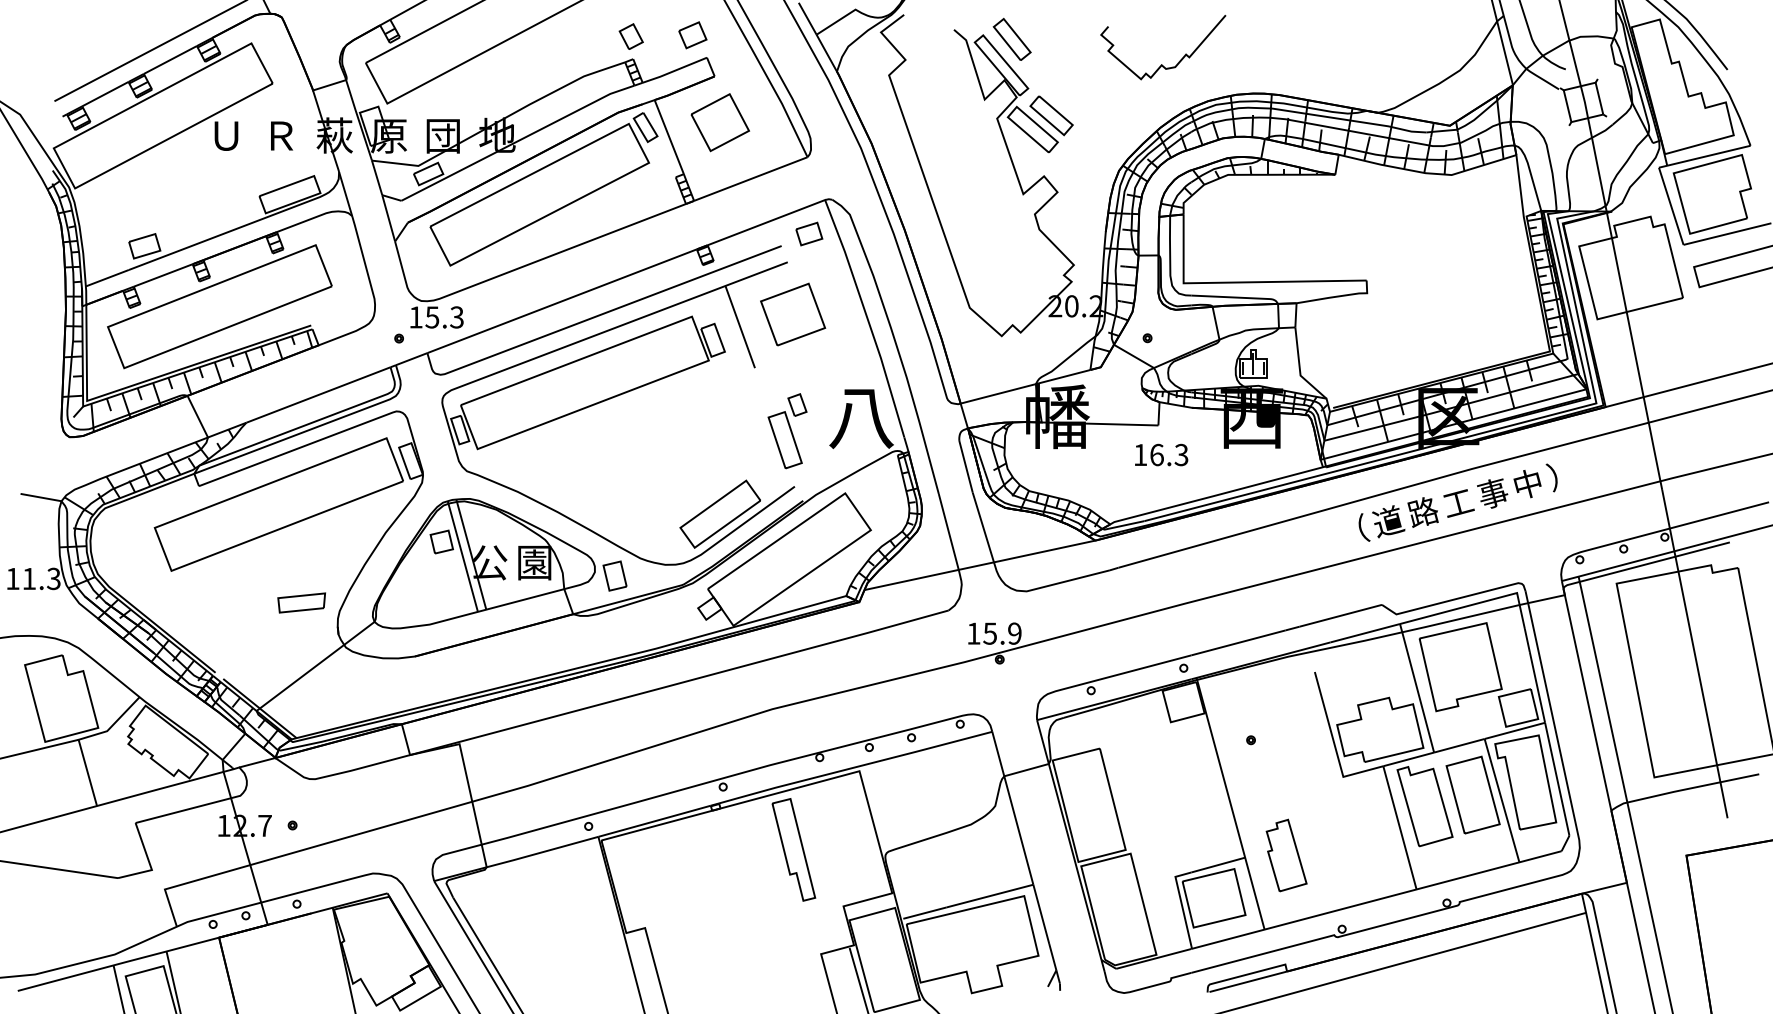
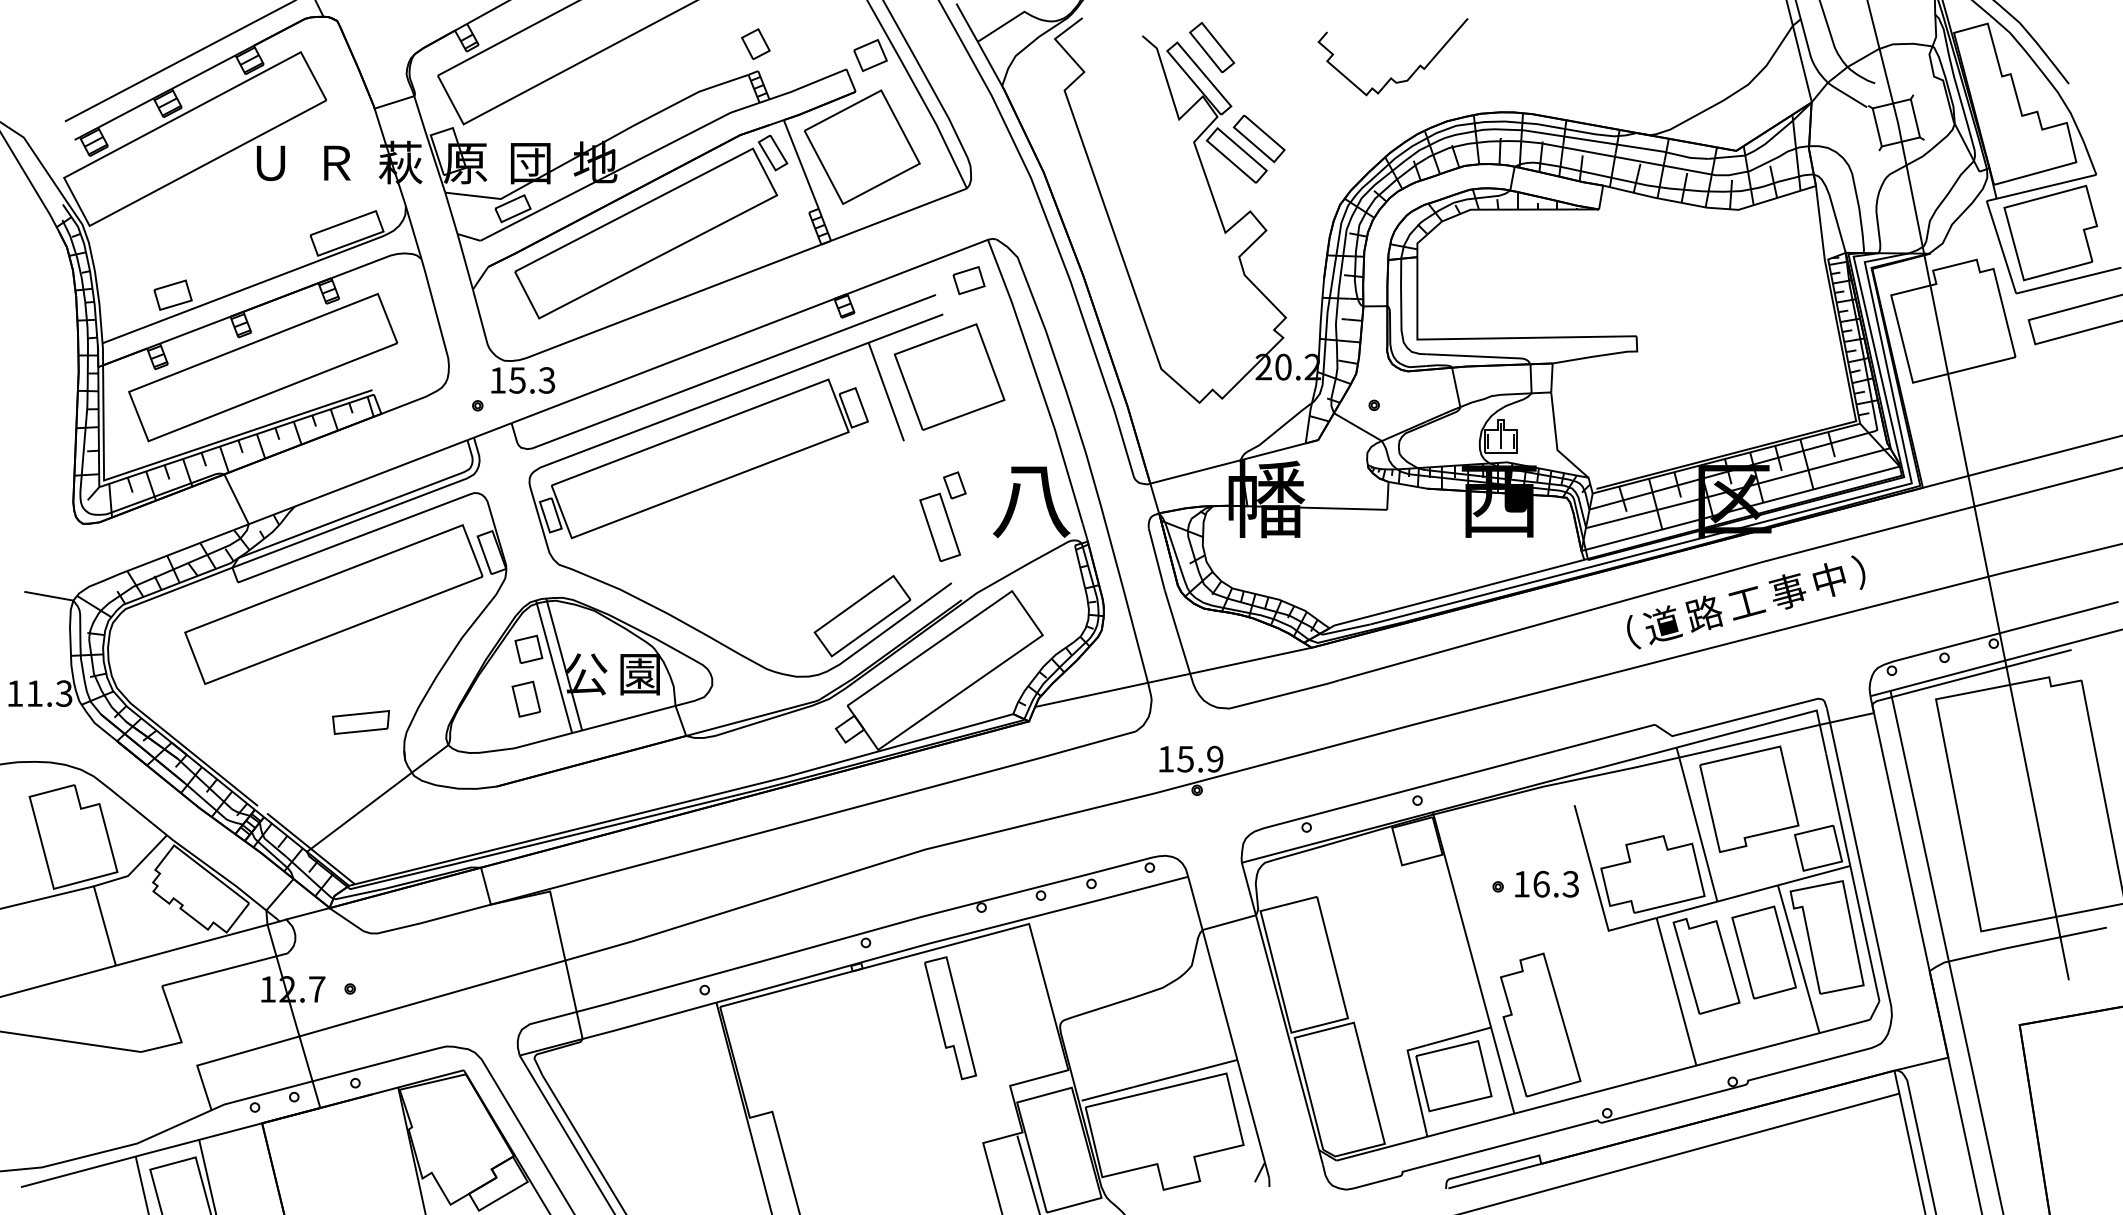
part: (692, 35) -> (870, 55), moved
part: (720, 122) -> (862, 146), size x1.67
part: (792, 314) -> (949, 376), size x1.43
text: (1161, 454) -> (1546, 883), moved
part: (615, 575) -> (526, 698), moved
part: (1286, 855) -> (1540, 1024), size x1.67

